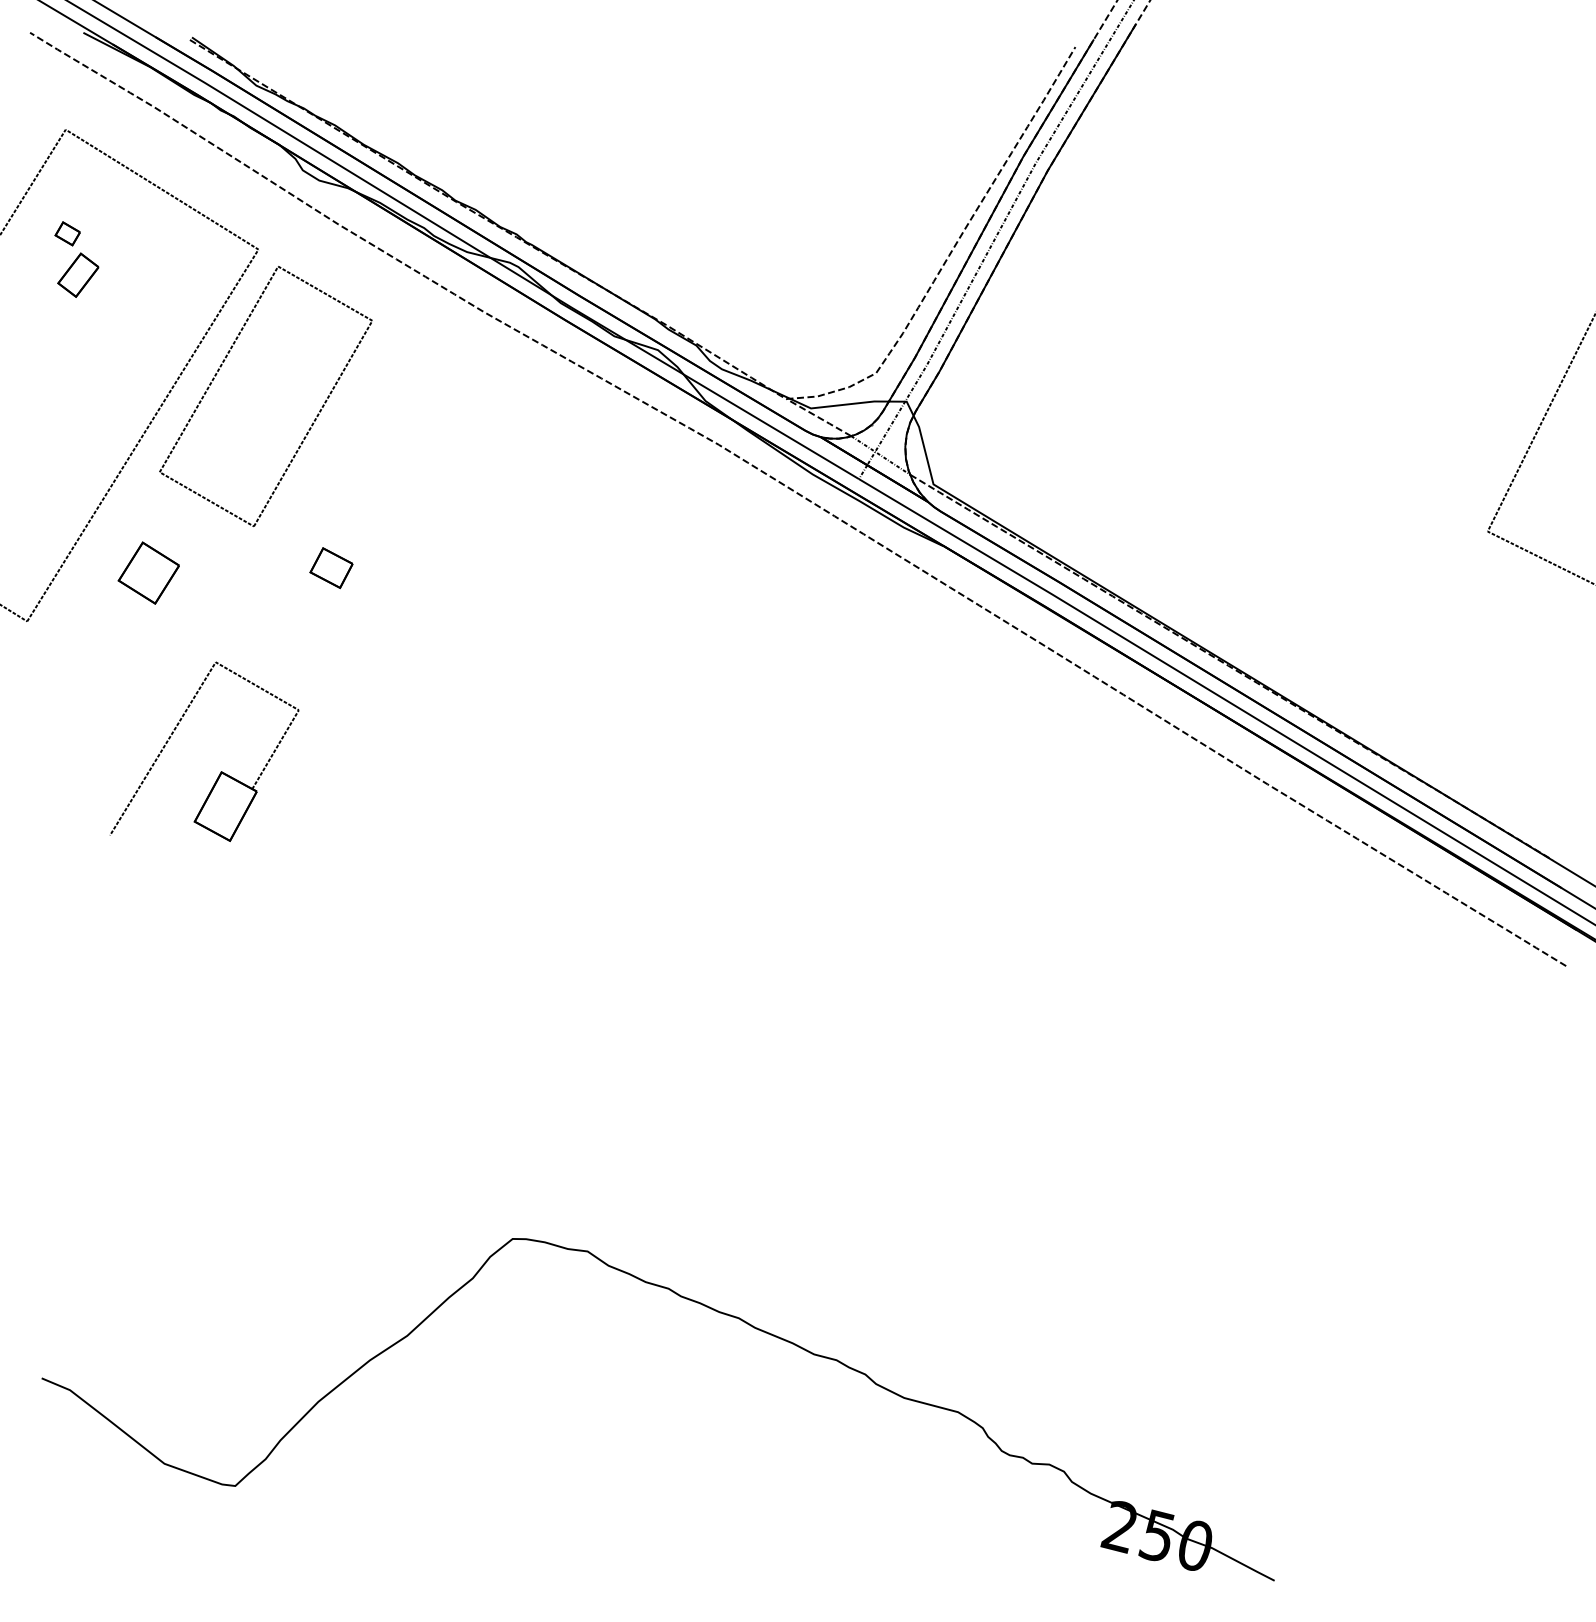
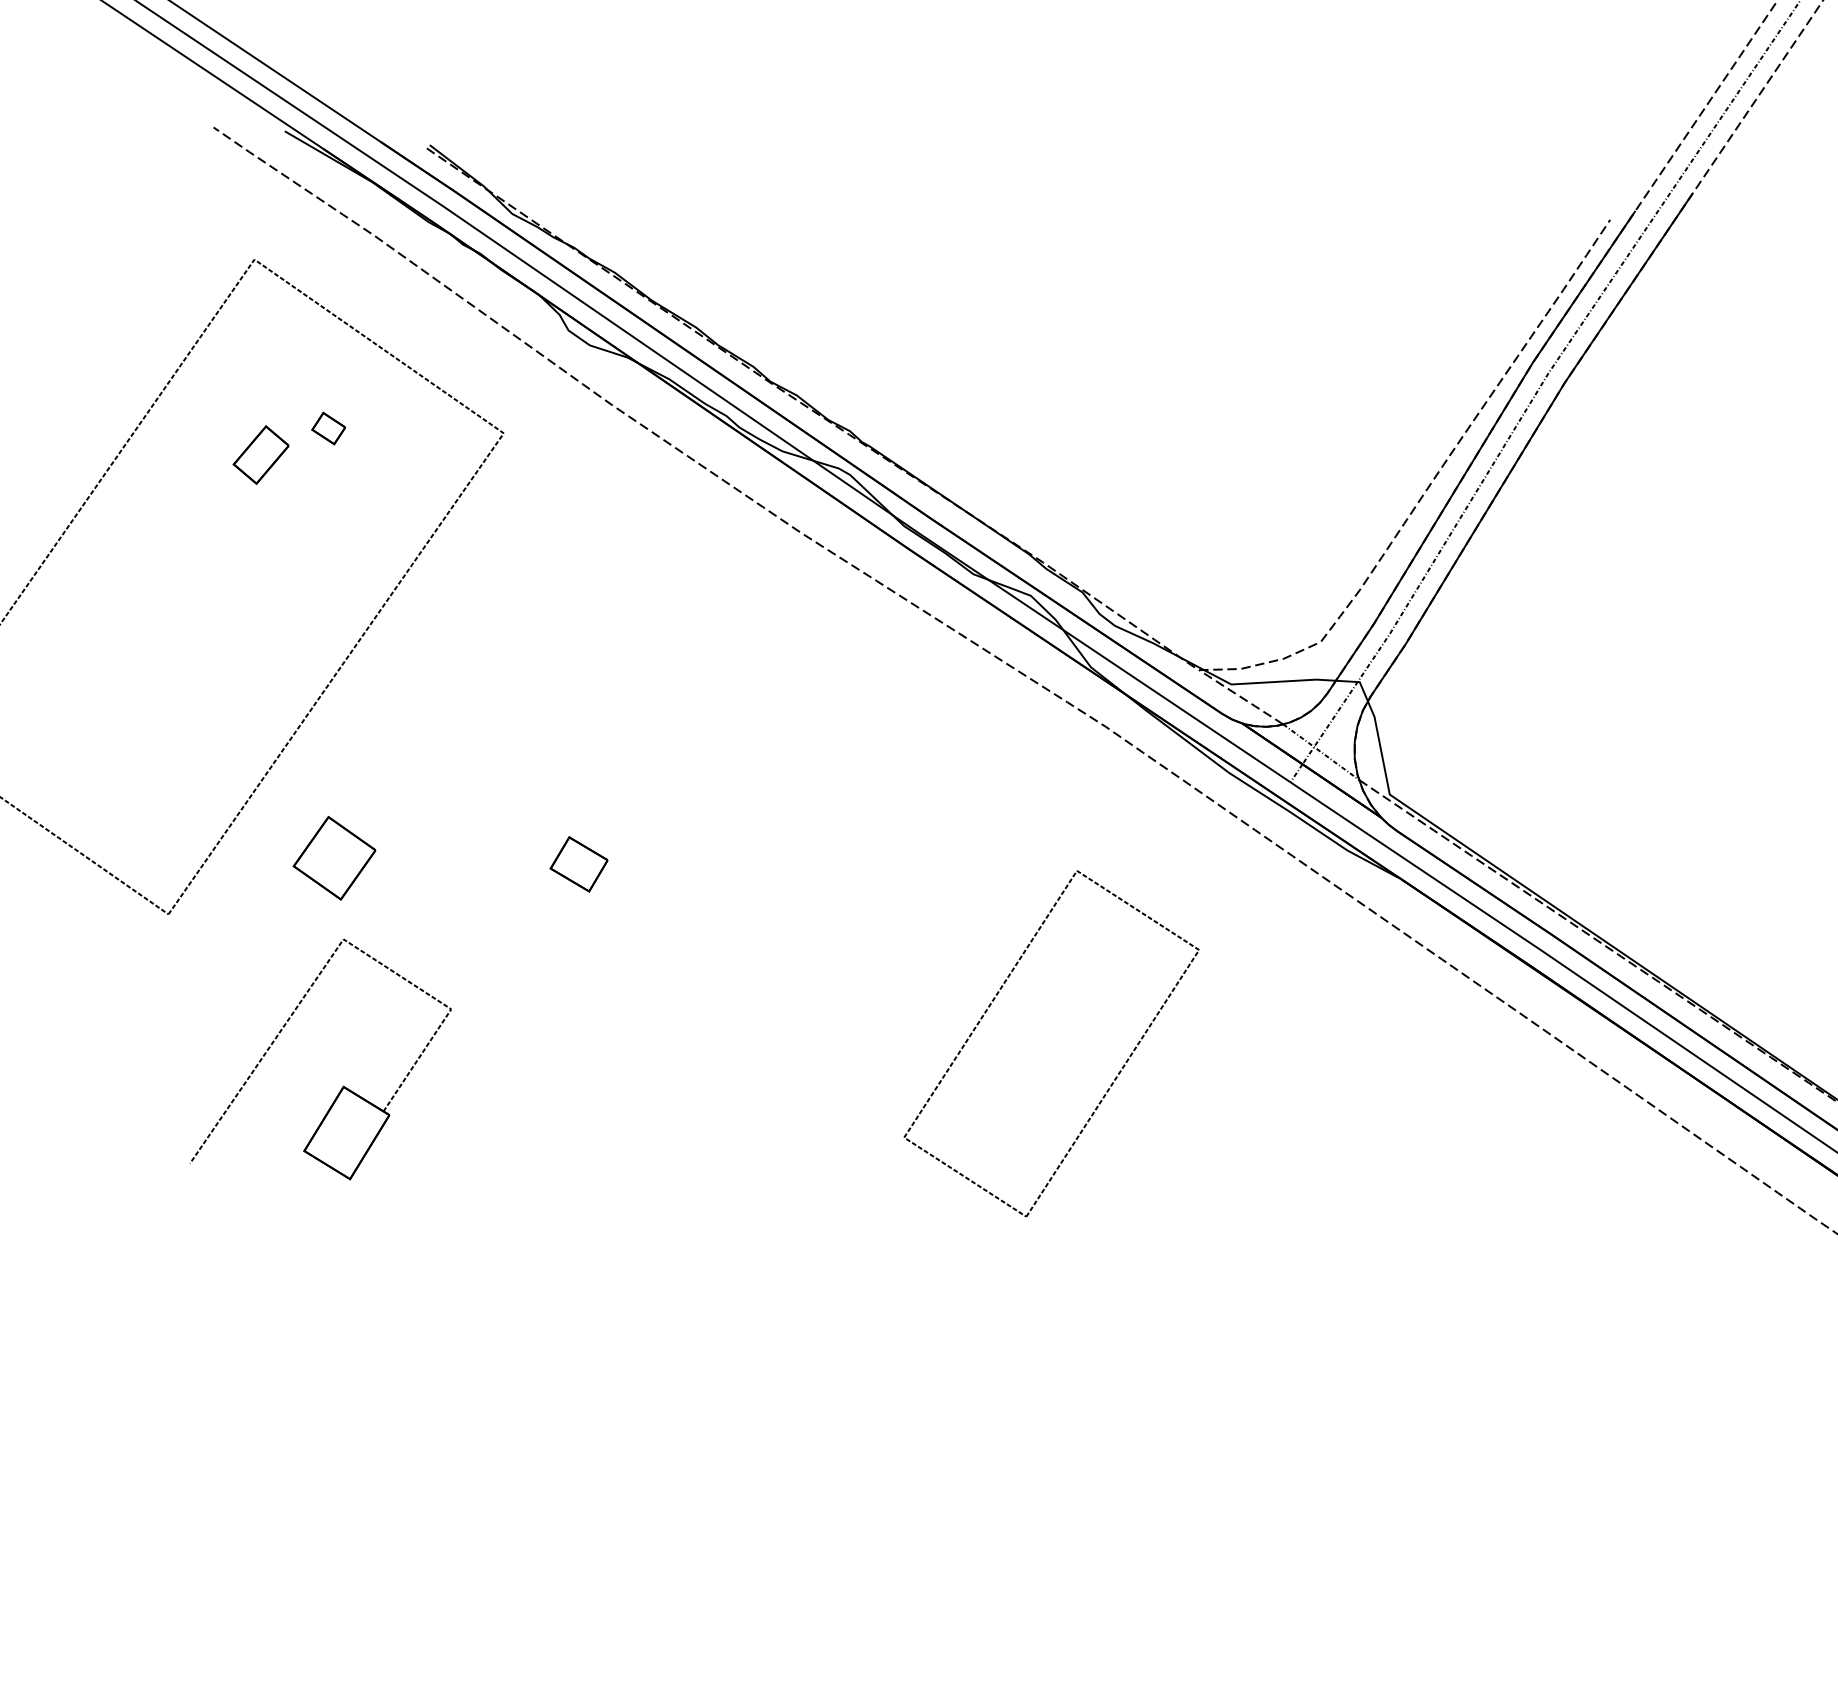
part: (67, 233) -> (328, 428), moved
part: (221, 367) -> (994, 1001), moved
part: (220, 771) -> (342, 1085), moved

